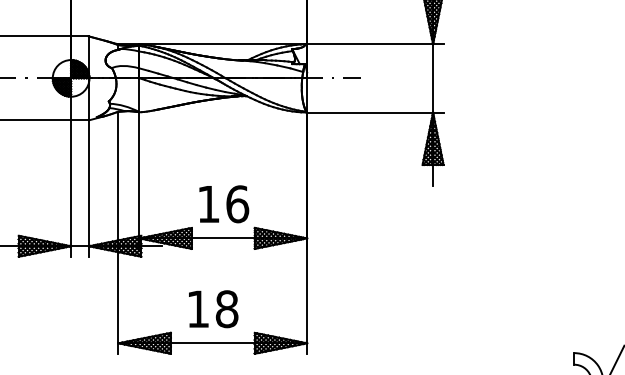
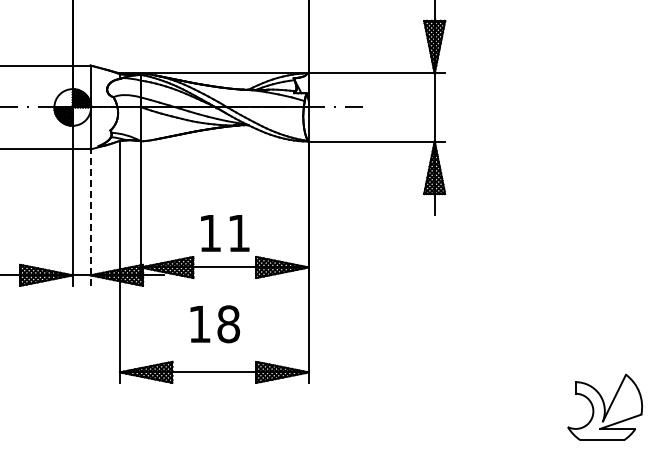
line: (88, 188) -> (90, 217), solid -> dashed
text: (237, 204) -> (239, 233), 16 -> 11
text: (212, 309) -> (214, 324), moved

